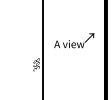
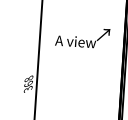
text: (74, 40) -> (83, 37), moved

